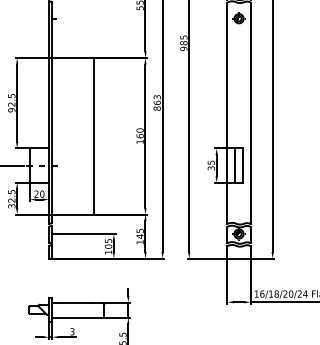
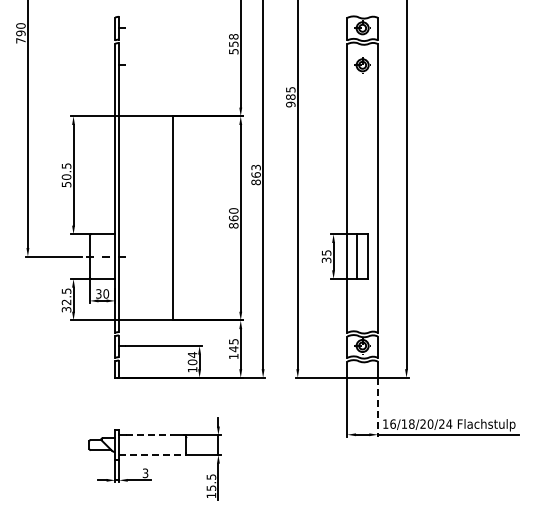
text: (11, 107) -> (66, 180), 92.5 -> 50.5
text: (139, 141) -> (233, 225), 160 -> 860
text: (36, 193) -> (98, 293), 20 -> 30
text: (108, 240) -> (192, 354), 105 -> 104
line: (250, 281) -> (377, 407), solid -> dashed
line: (74, 302) -> (148, 435), solid -> dashed
line: (78, 317) -> (153, 454), solid -> dashed

